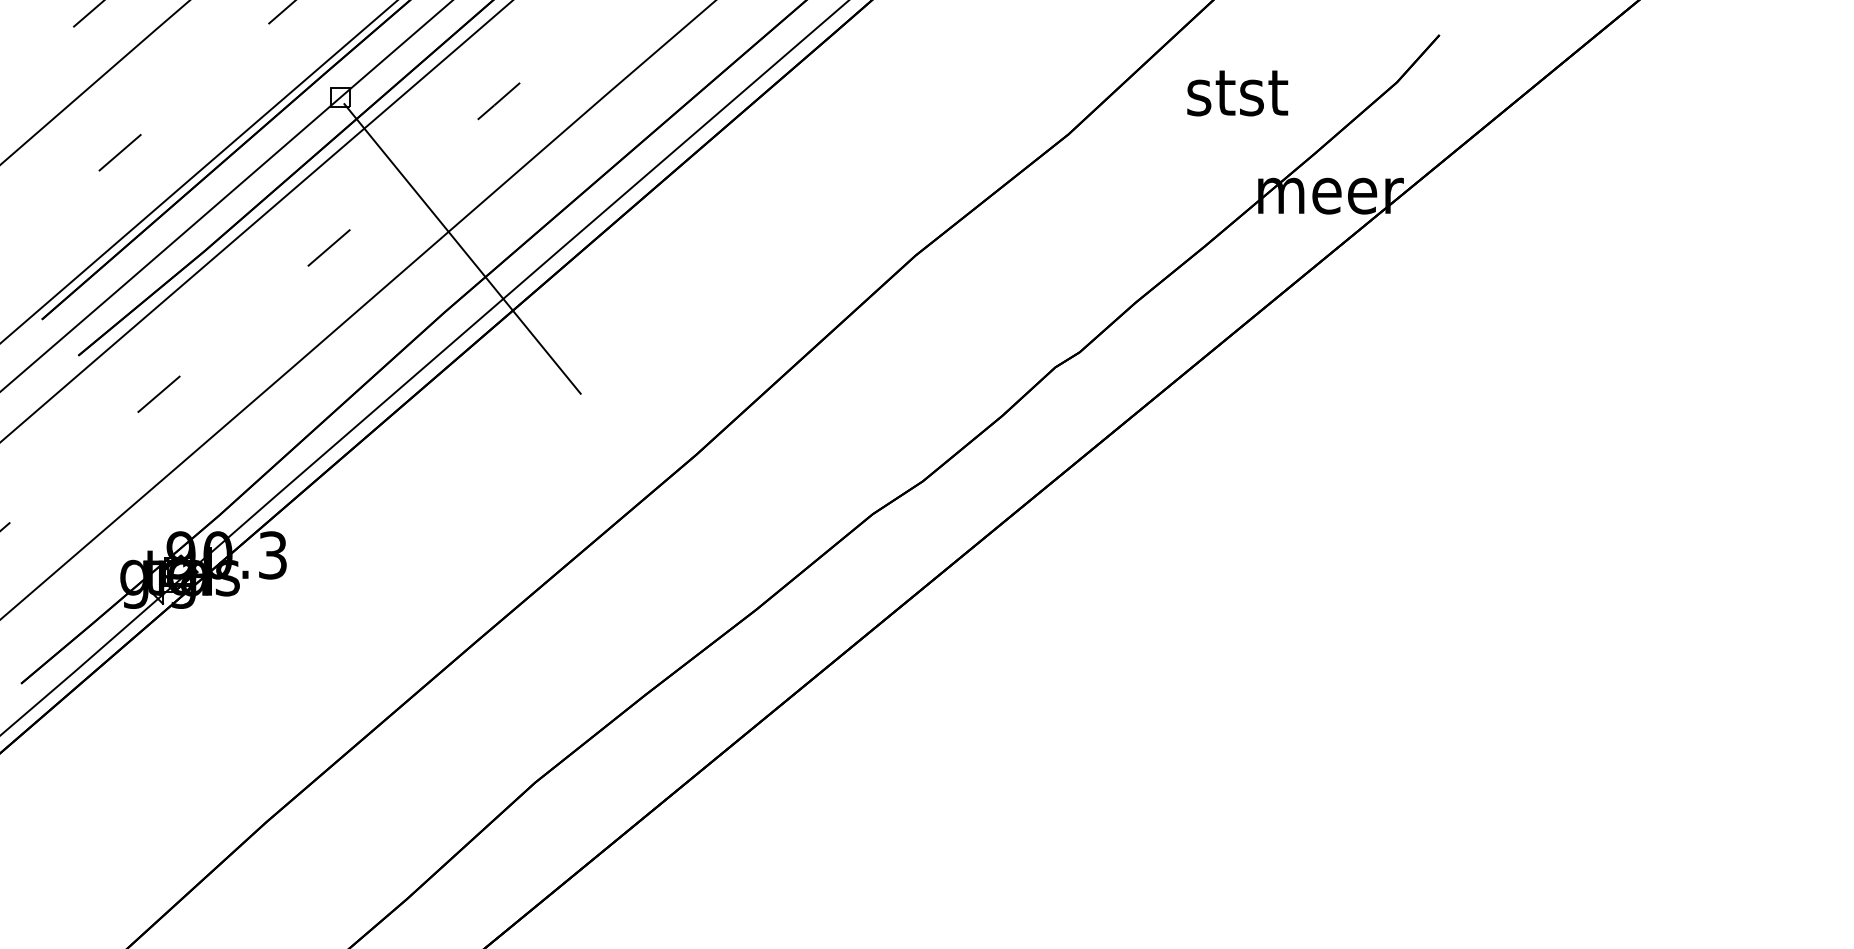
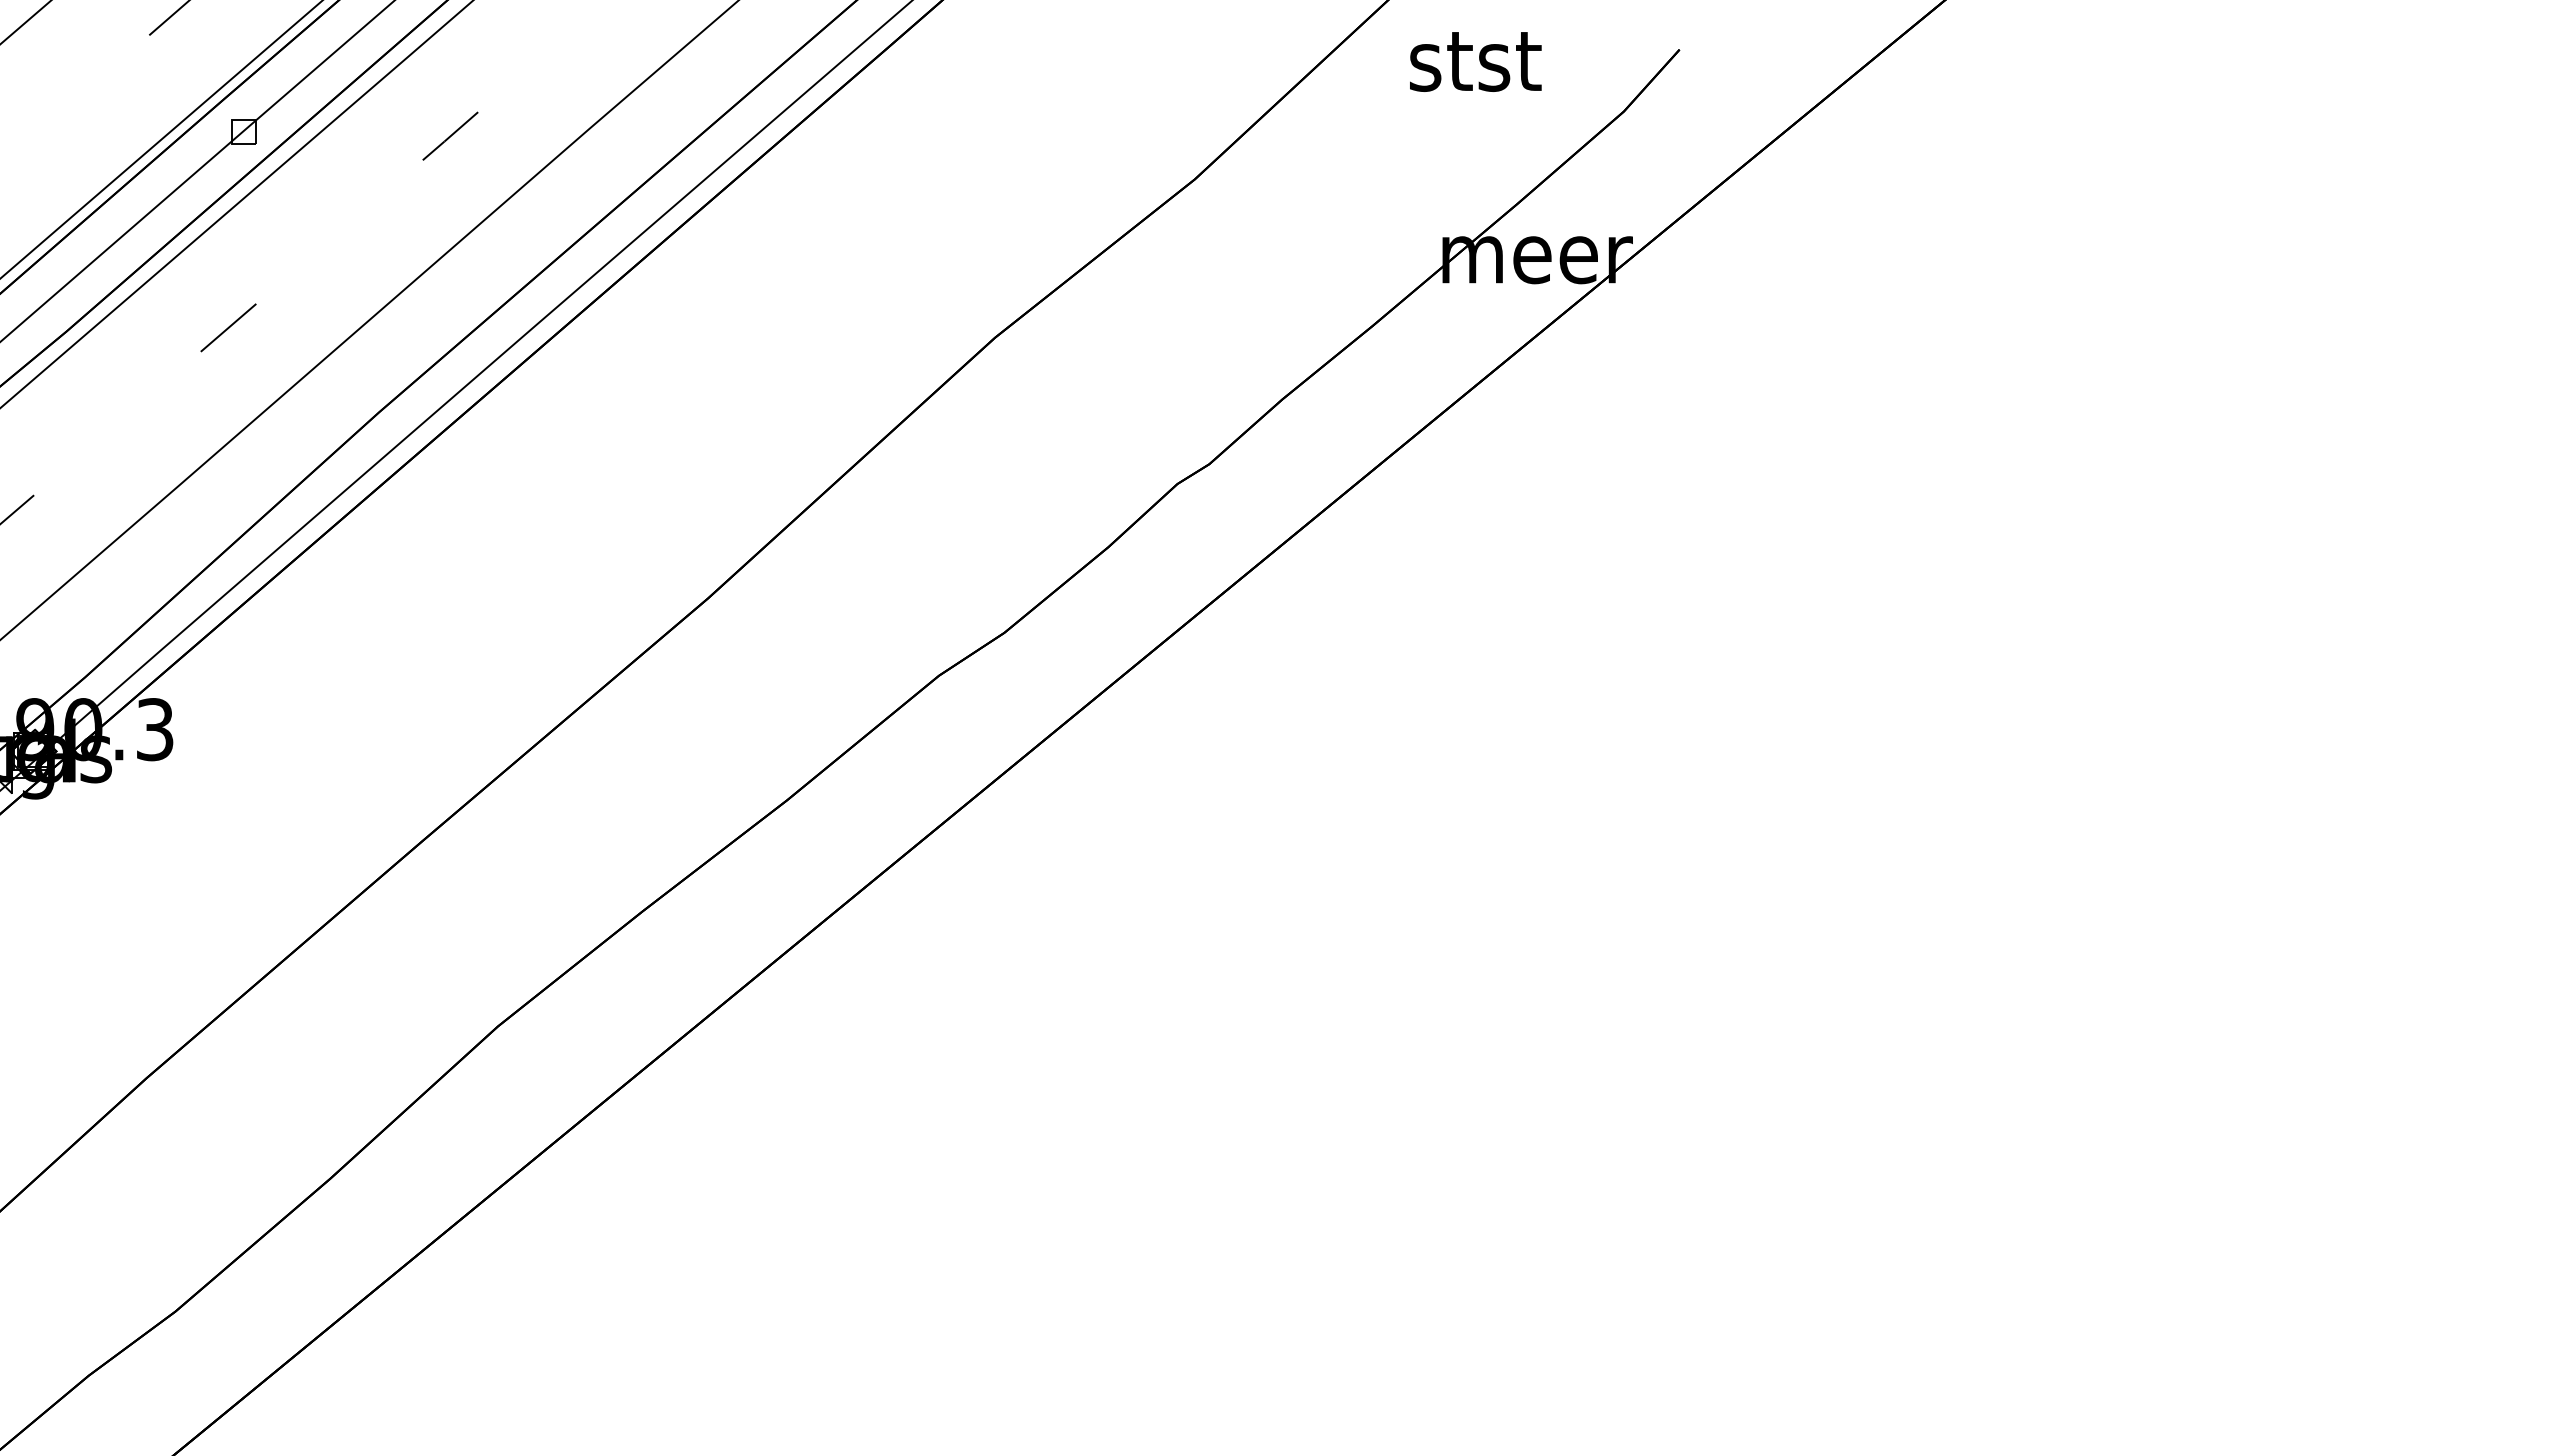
text: (1237, 93) -> (1475, 61), moved
line: (462, 248) -> (402, 328), removed

